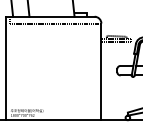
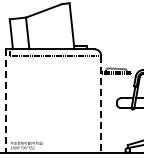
line: (6, 68) -> (6, 101), solid -> dashed
line: (101, 71) -> (101, 104), solid -> dashed

